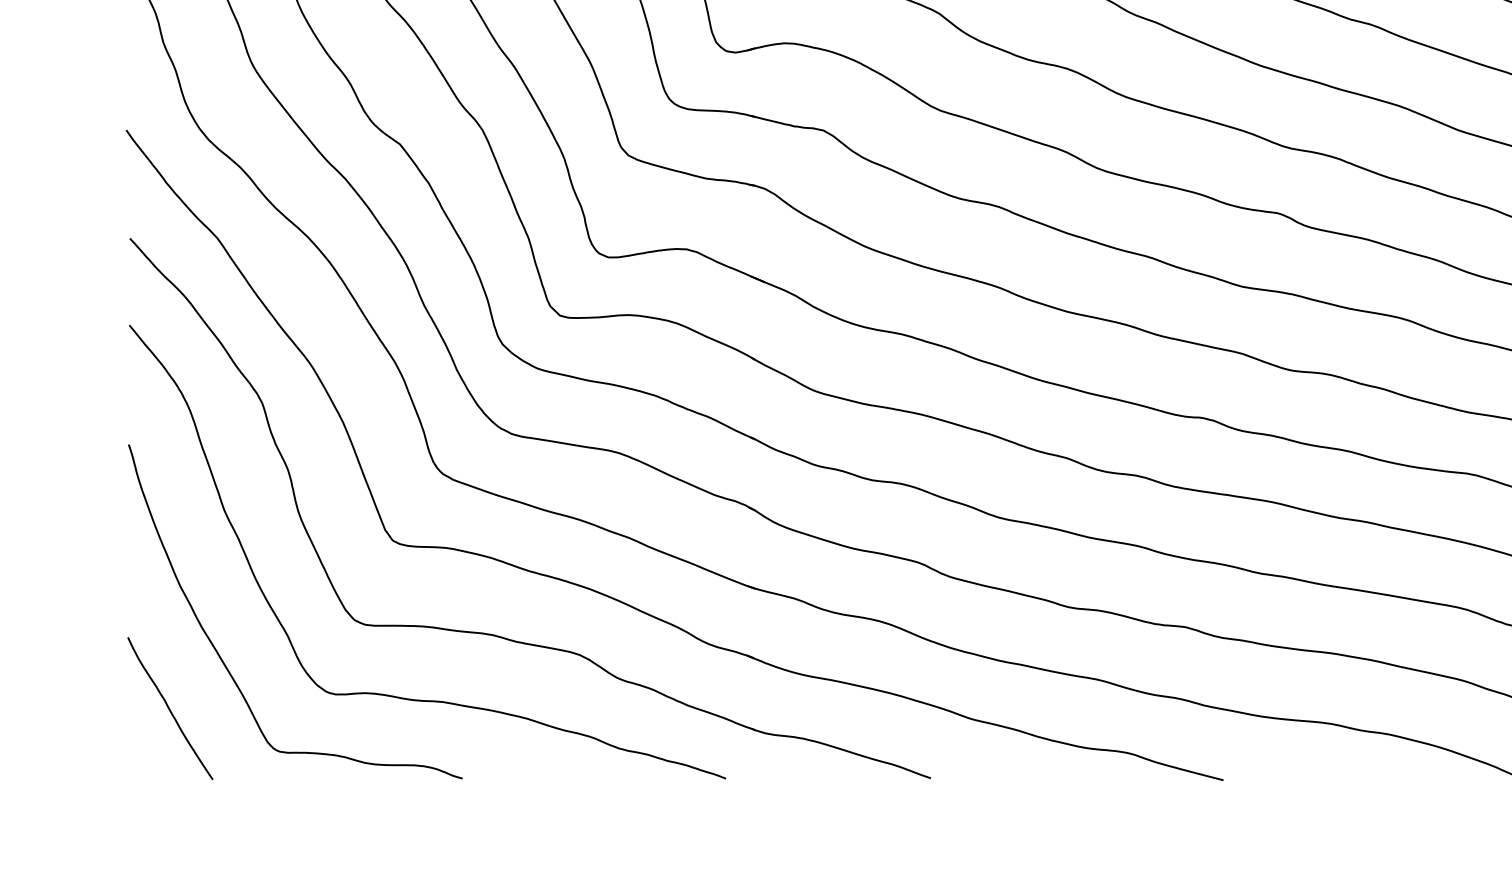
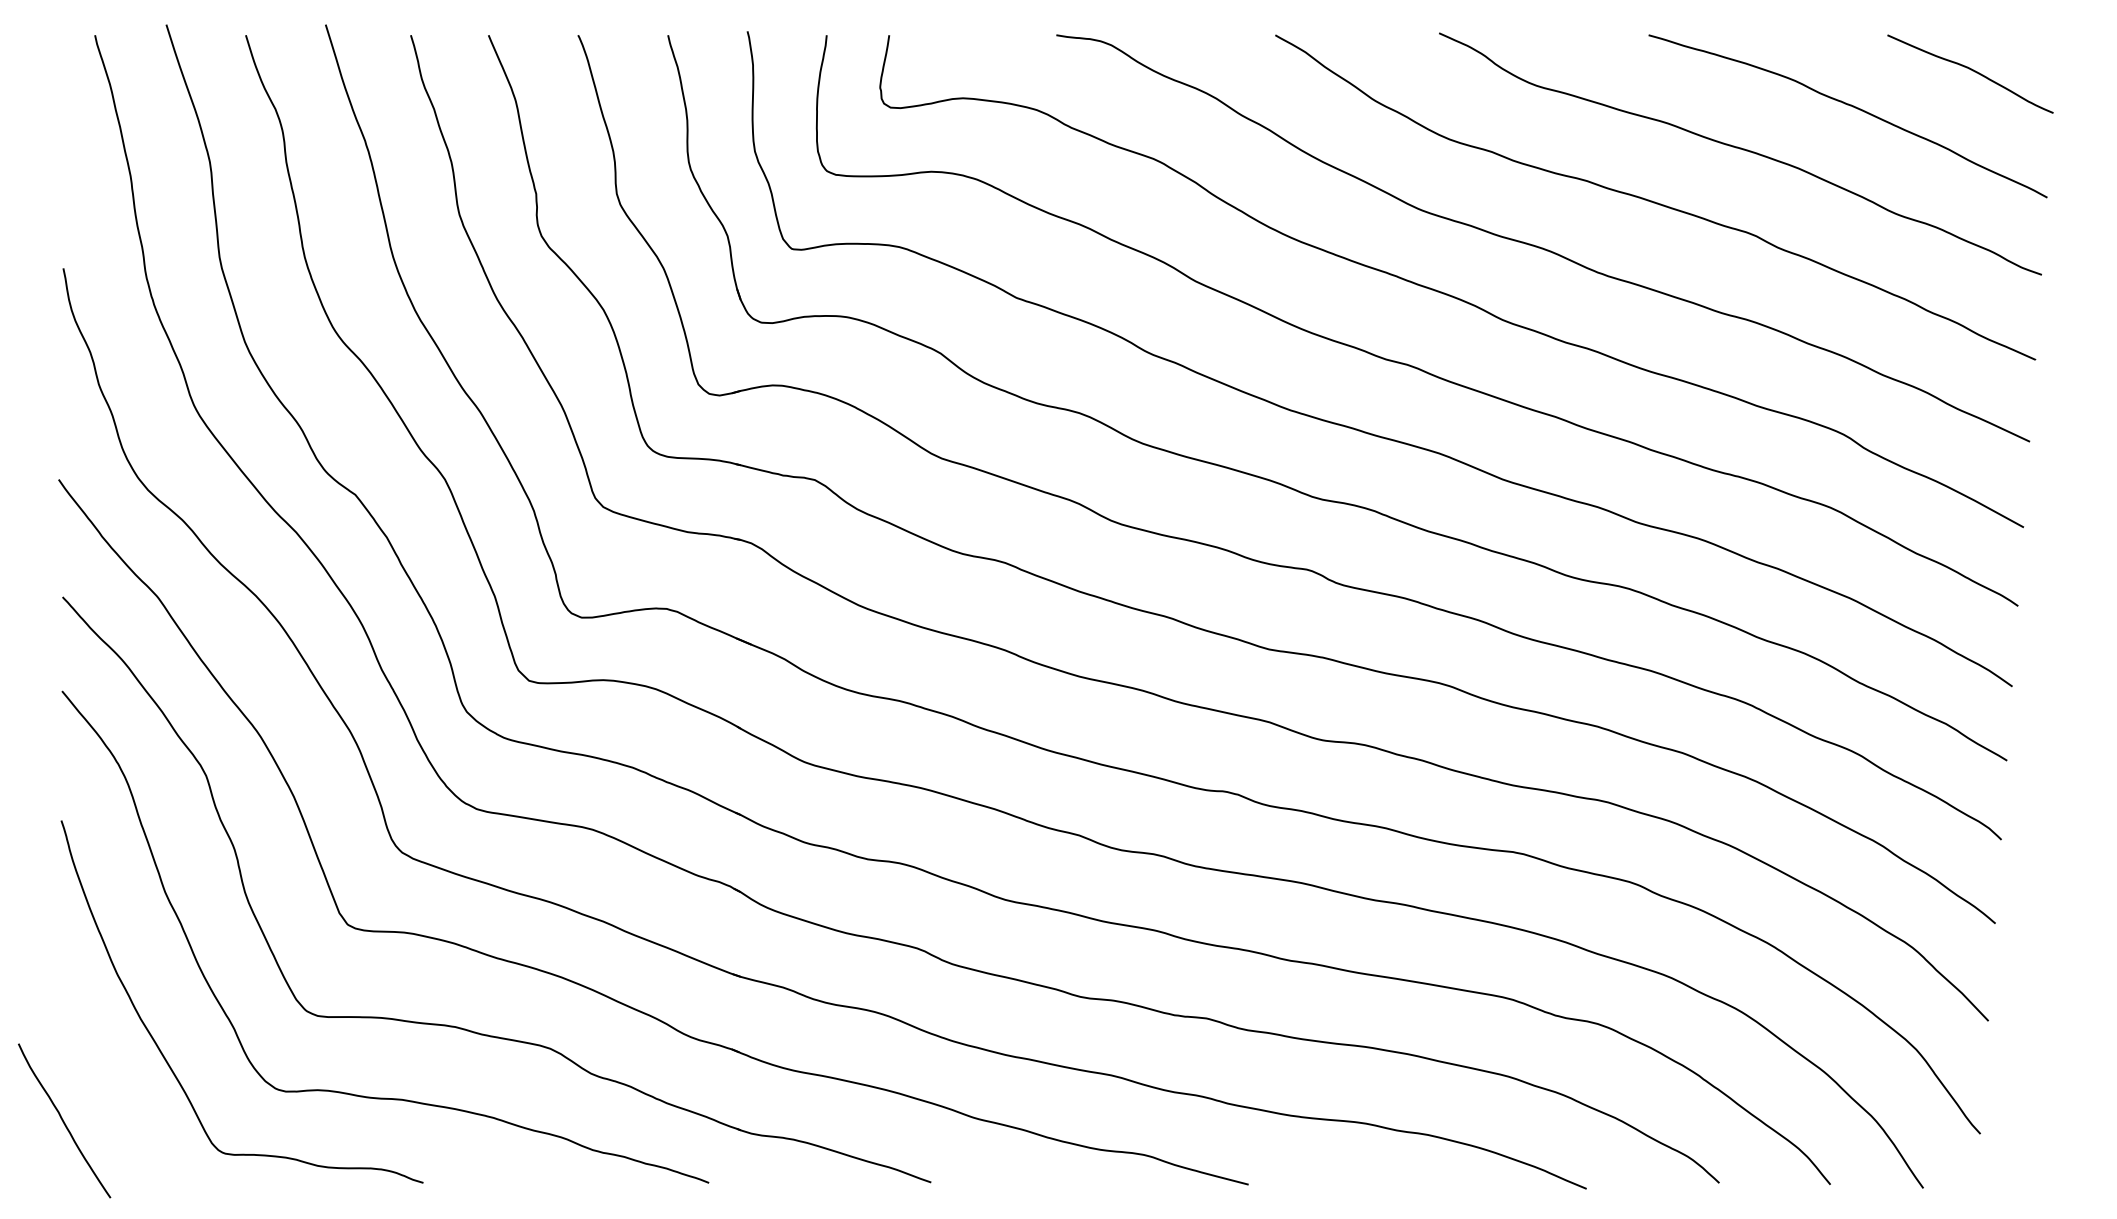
curve: (169, 708) -> (63, 1120), moved

